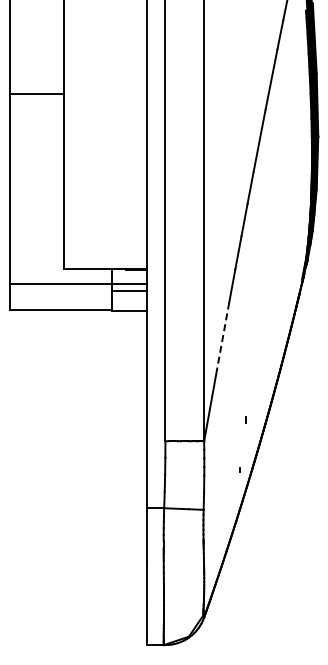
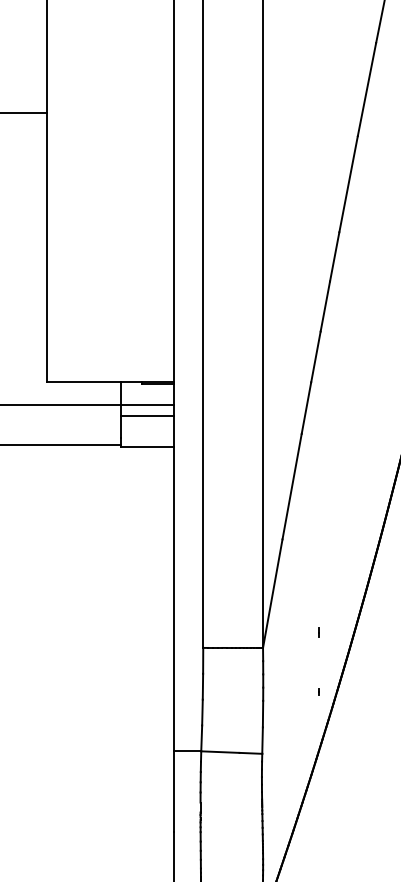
line: (223, 336) -> (292, 486), dashed -> solid
part: (245, 419) -> (317, 631), moved

